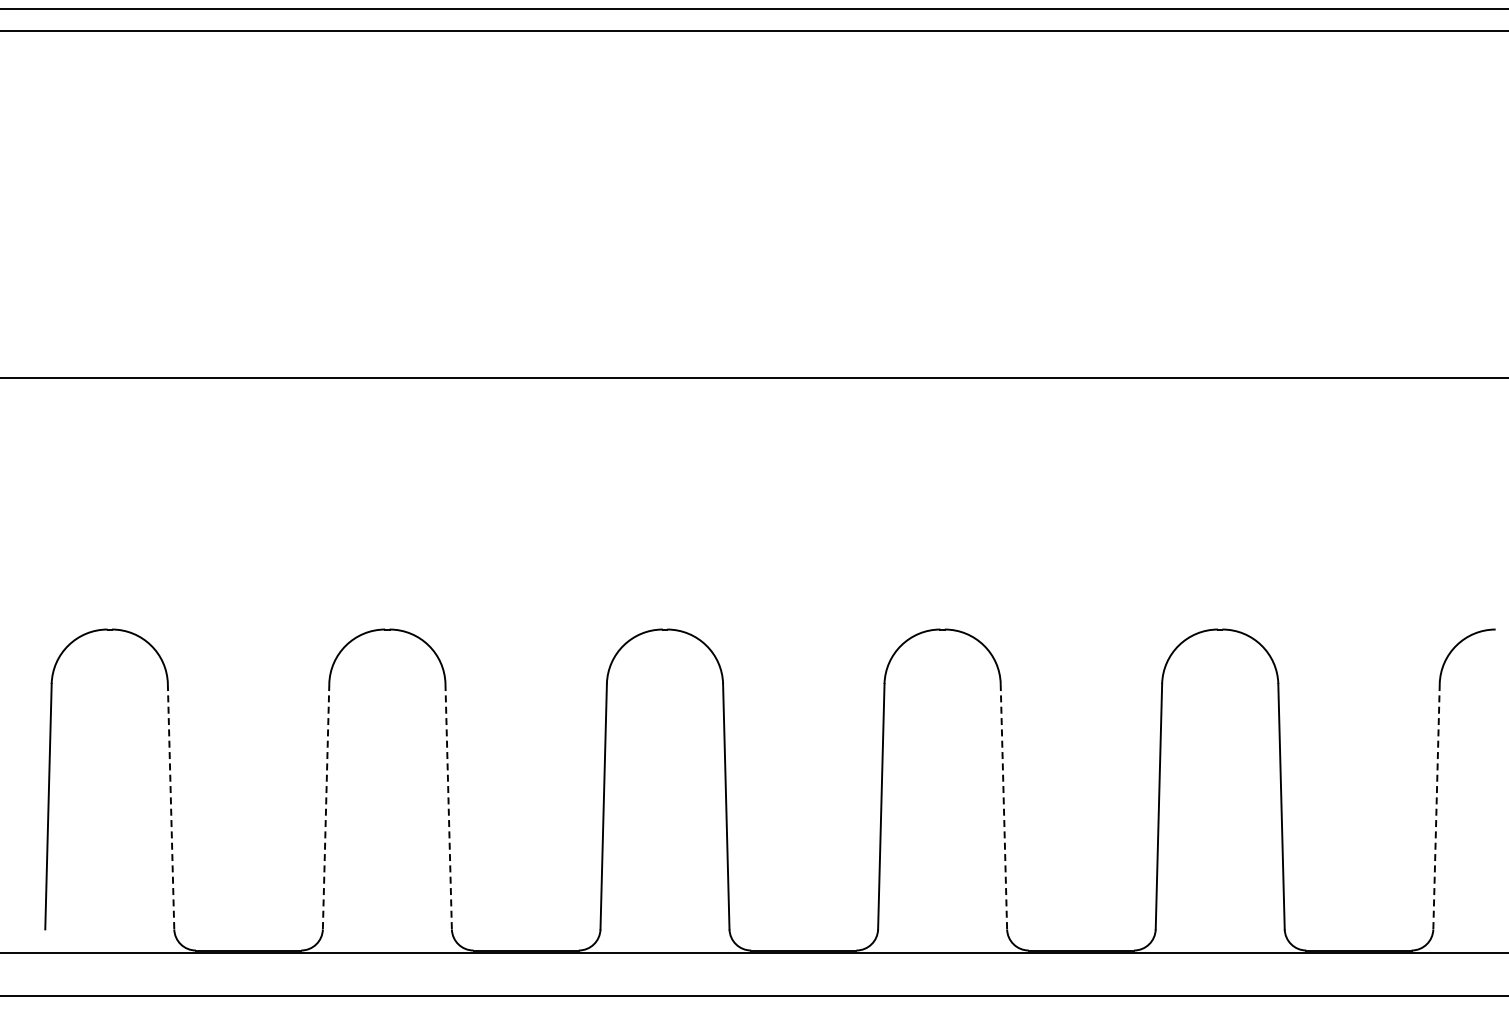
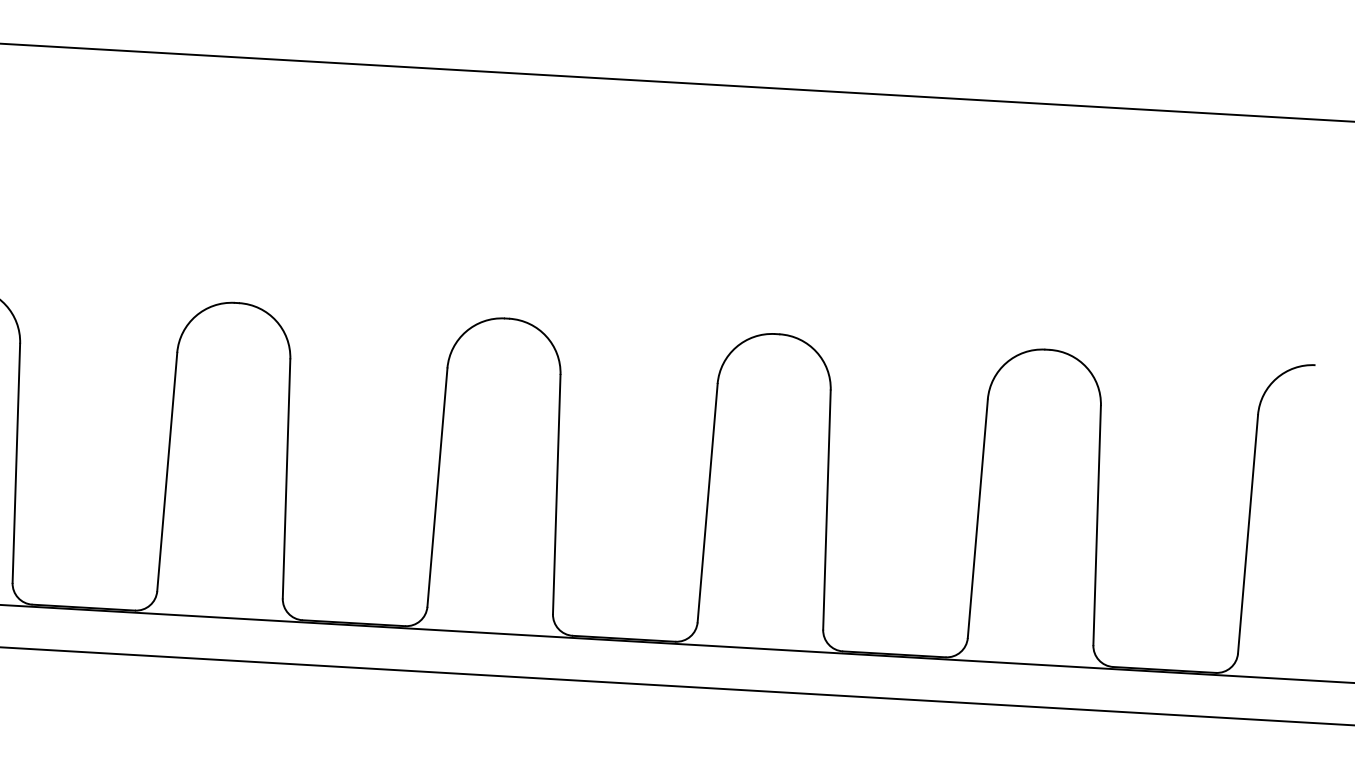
line: (171, 806) -> (16, 463), dashed -> solid
line: (326, 806) -> (167, 471), dashed -> solid
line: (448, 806) -> (286, 478), dashed -> solid
line: (1003, 806) -> (826, 509), dashed -> solid
line: (1436, 806) -> (1247, 534), dashed -> solid

